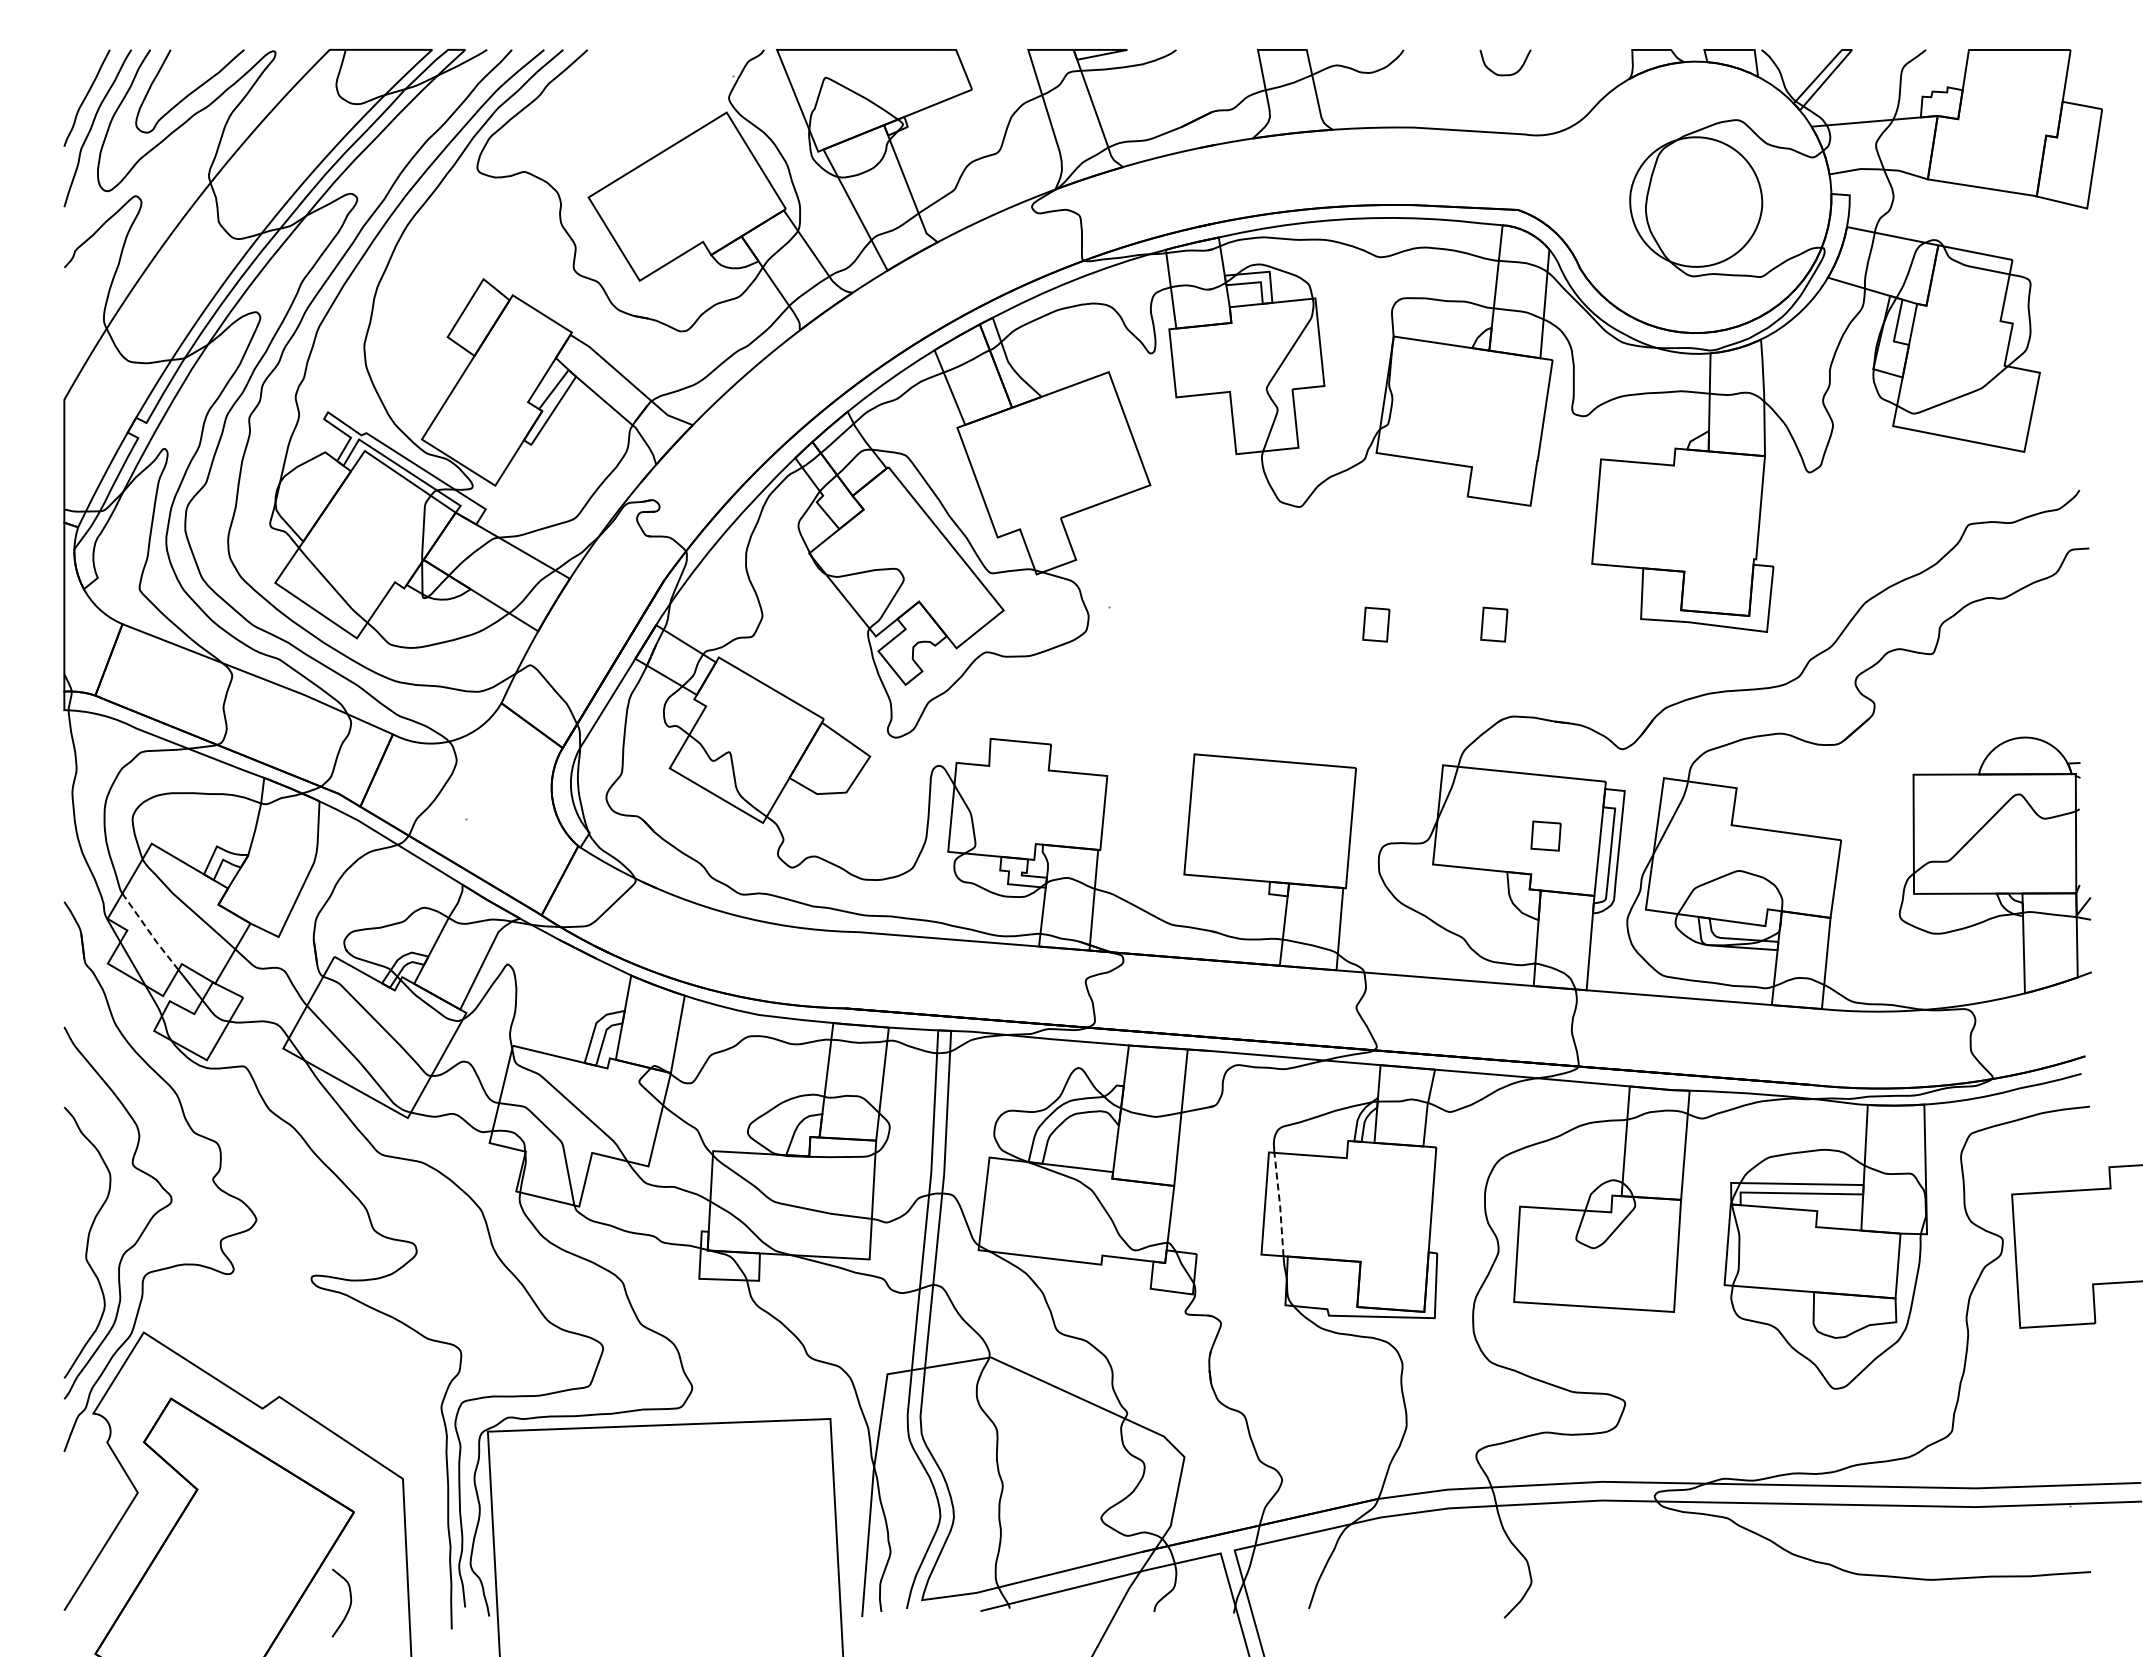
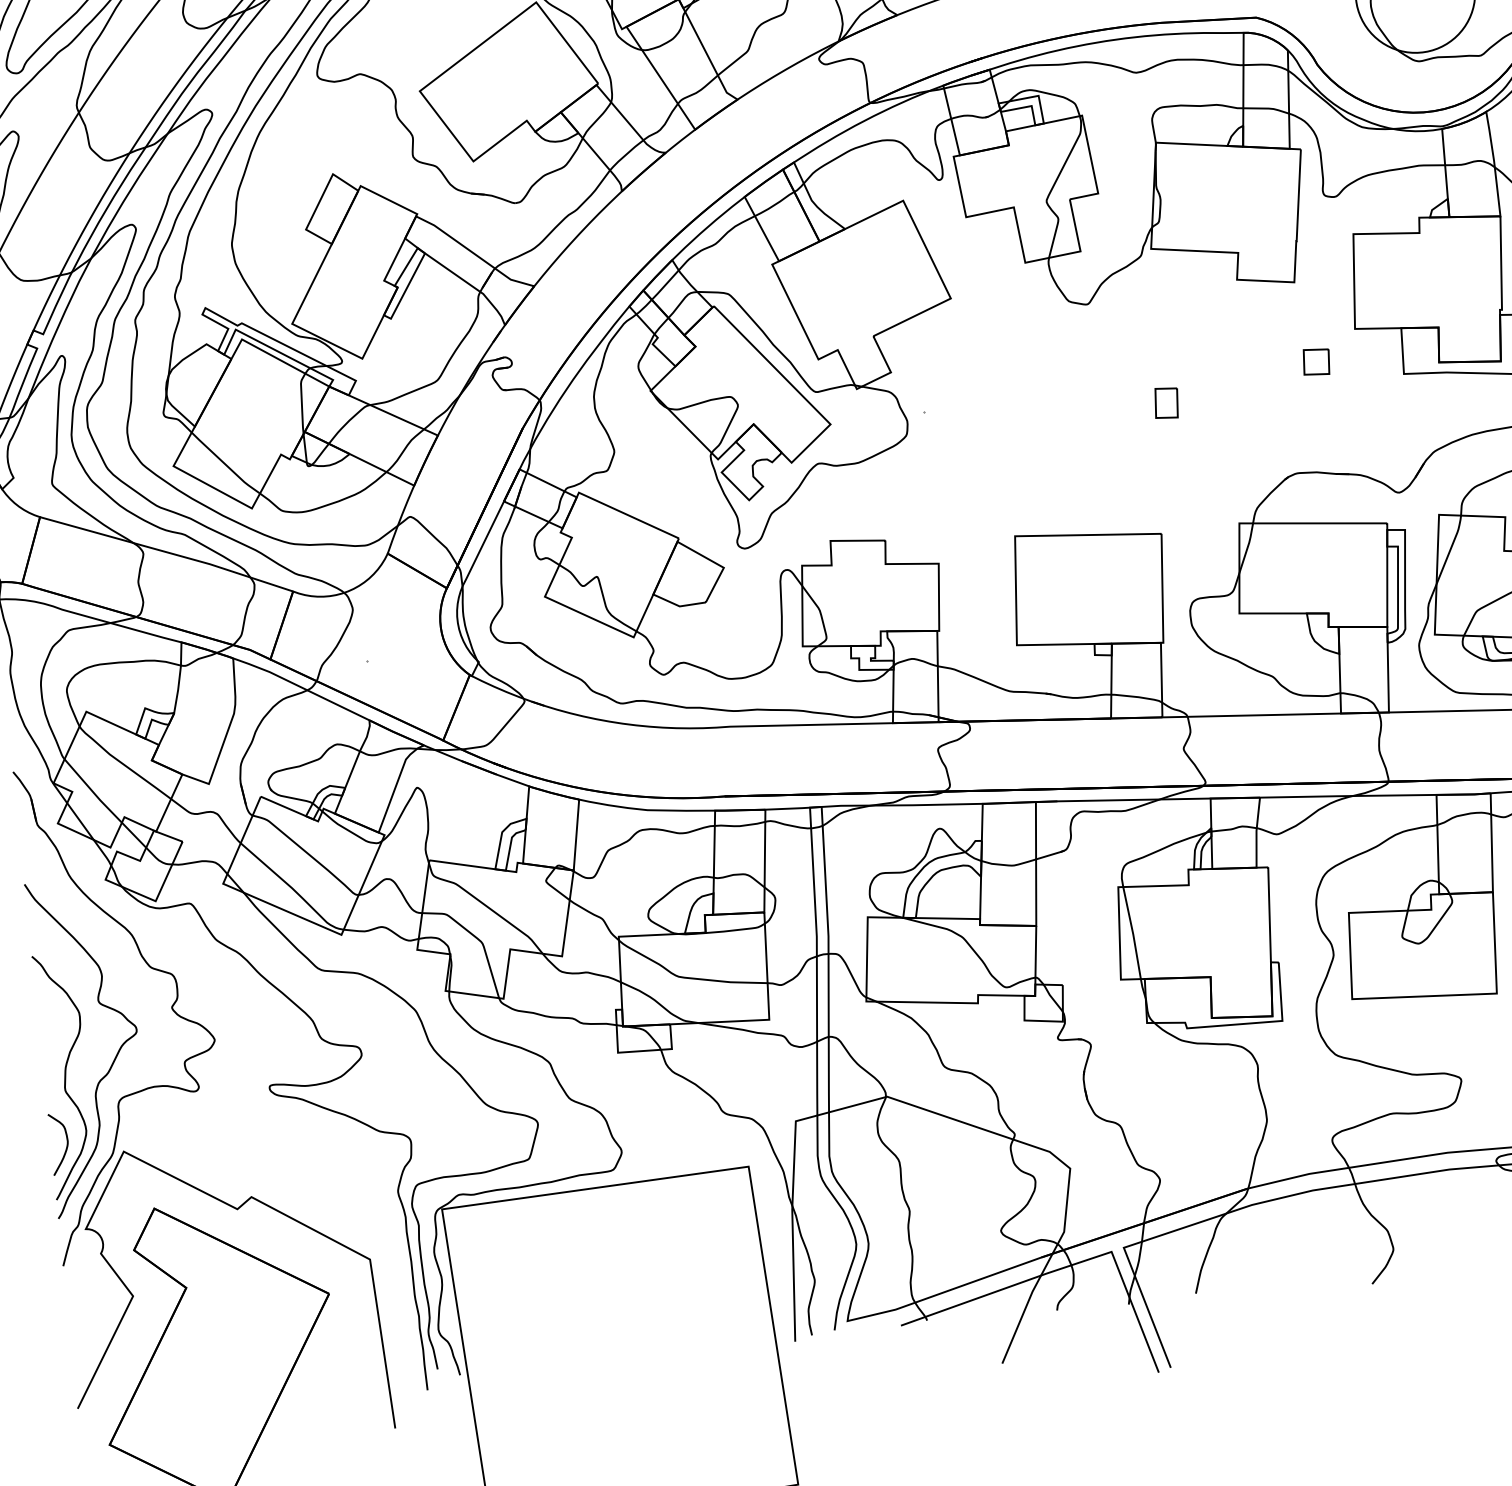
part: (1494, 624) -> (1272, 392), removed
part: (1545, 835) -> (1315, 361), moved
line: (149, 932) -> (92, 791), dashed -> solid
line: (1280, 1205) -> (1133, 933), dashed -> solid
curve: (349, 1604) -> (66, 1144), moved

